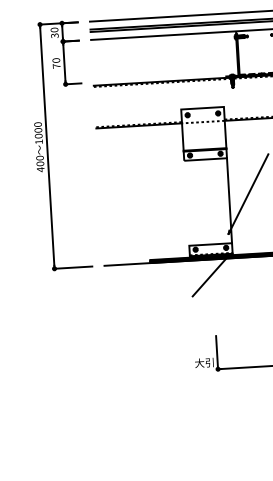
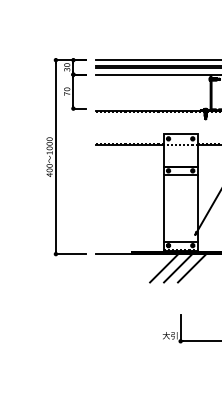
line: (186, 203) -> (163, 208), added
line: (227, 276) -> (192, 268), added
line: (192, 278) -> (164, 268), added

